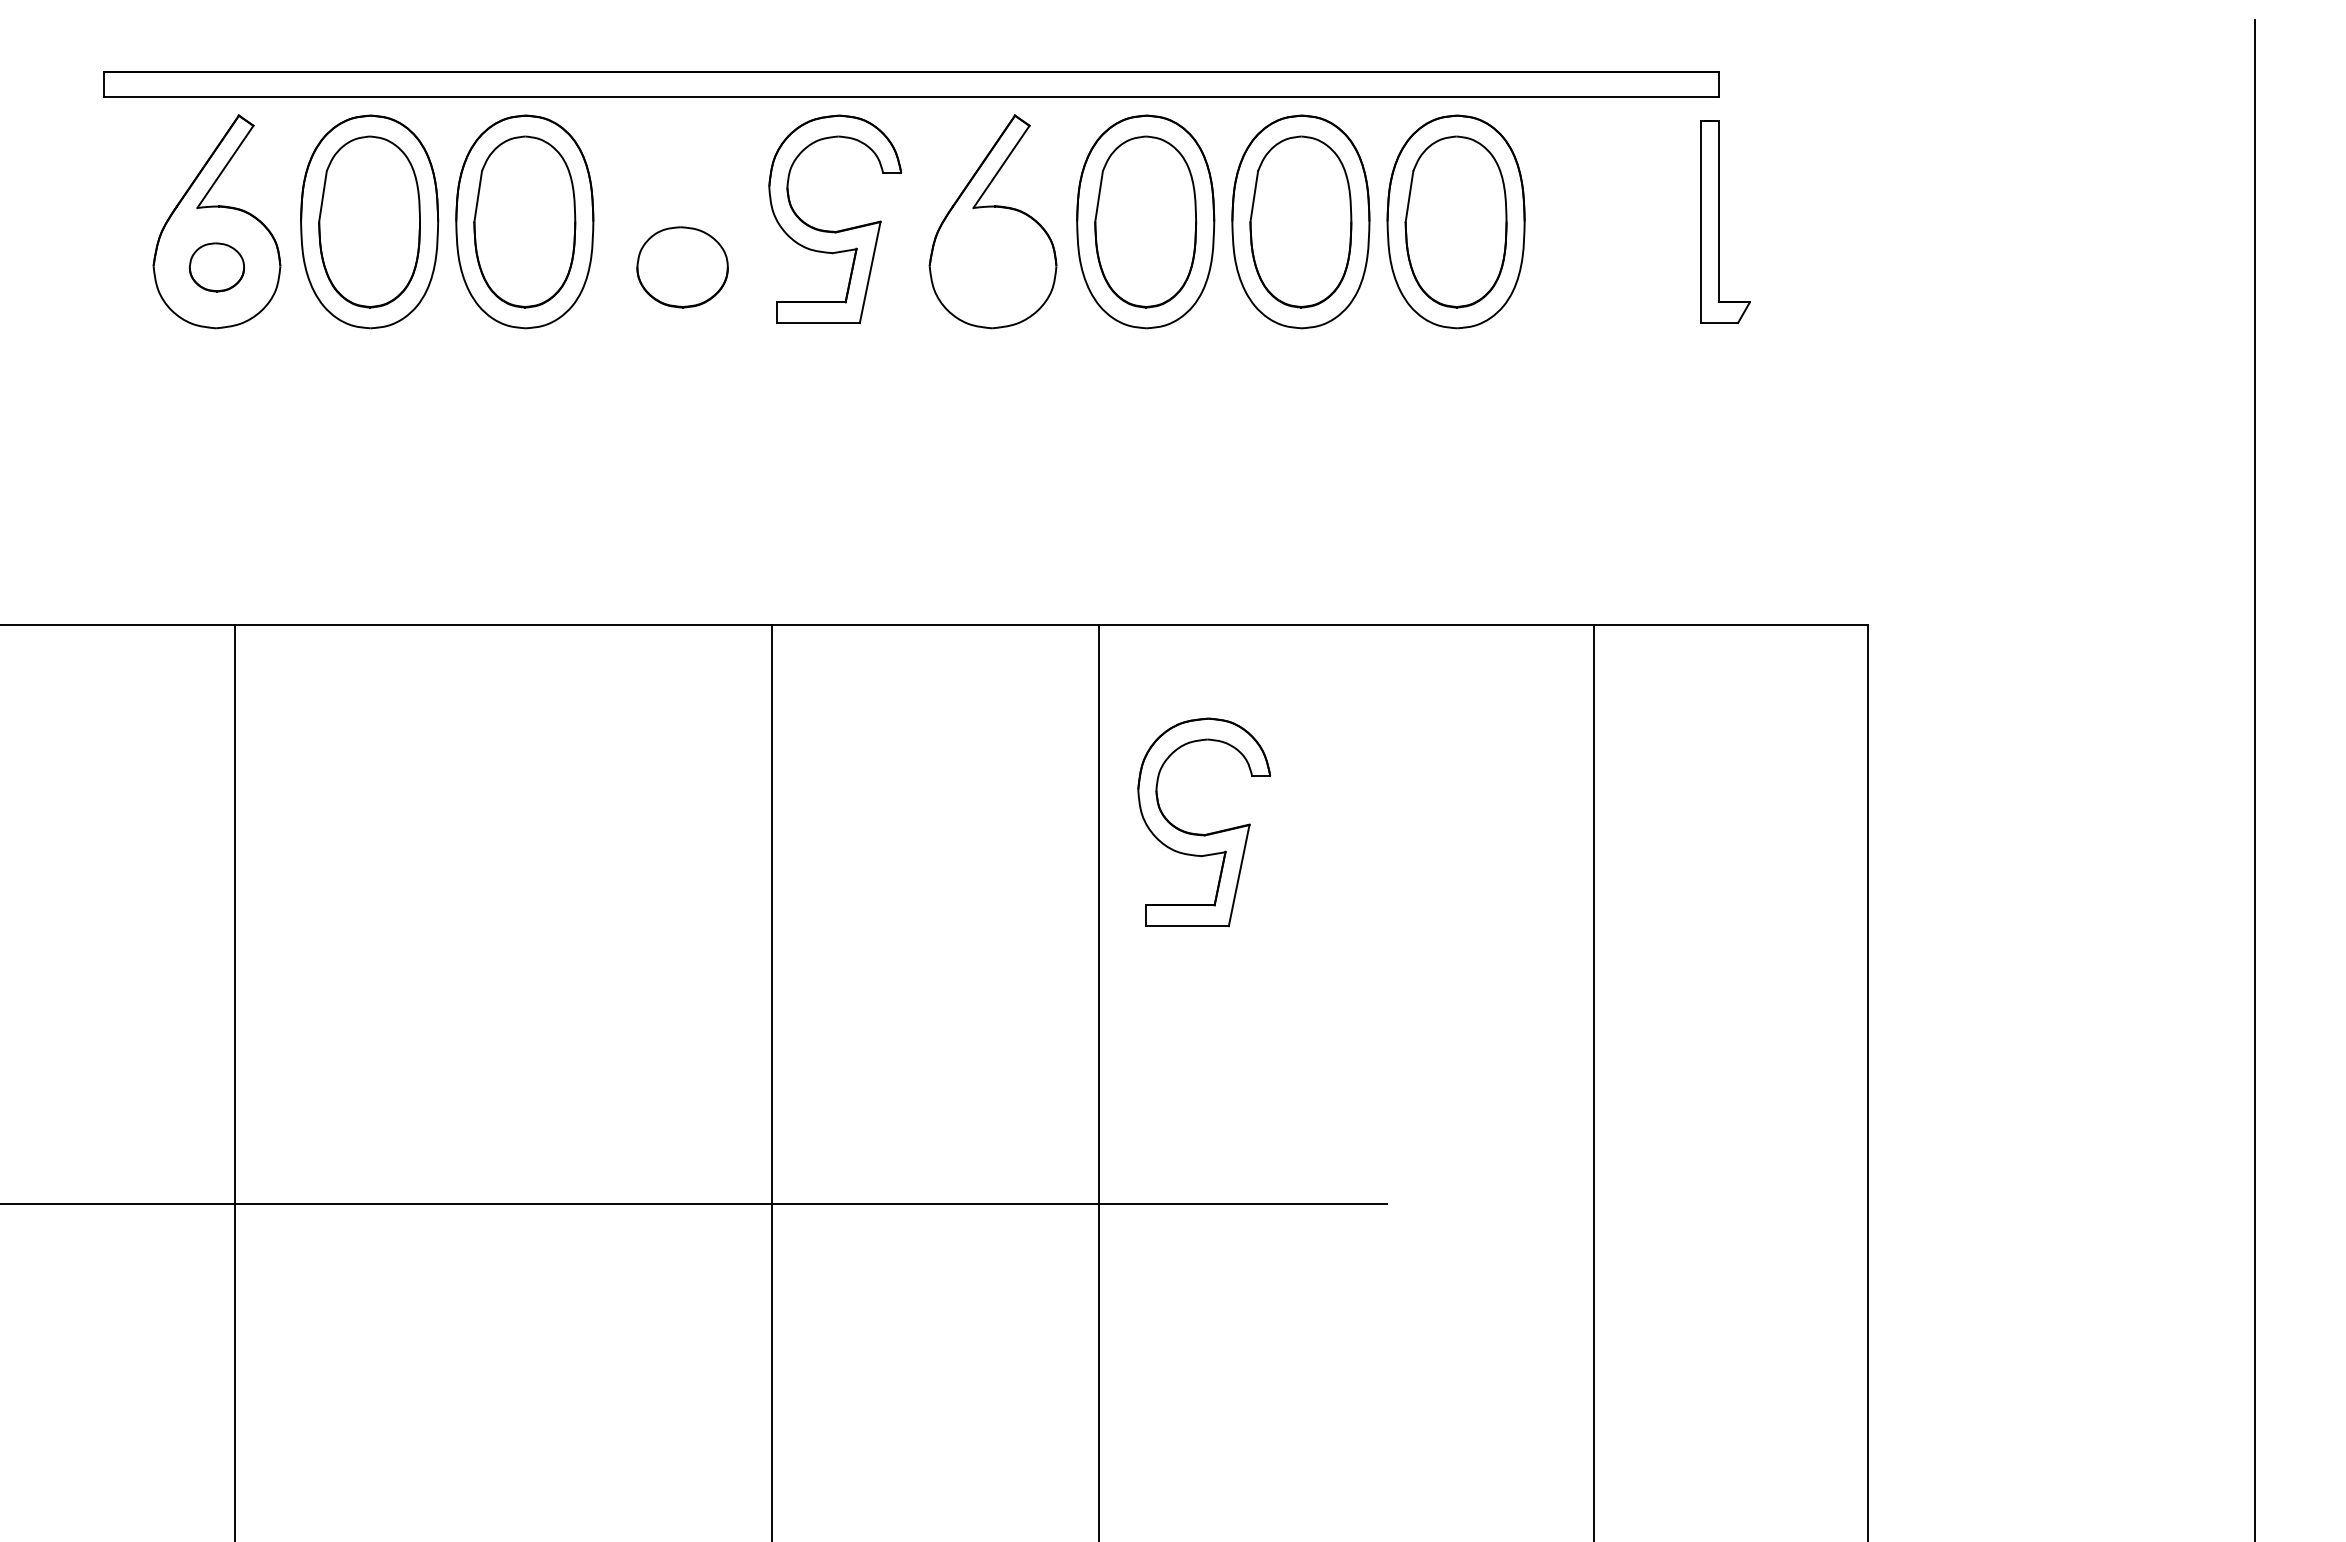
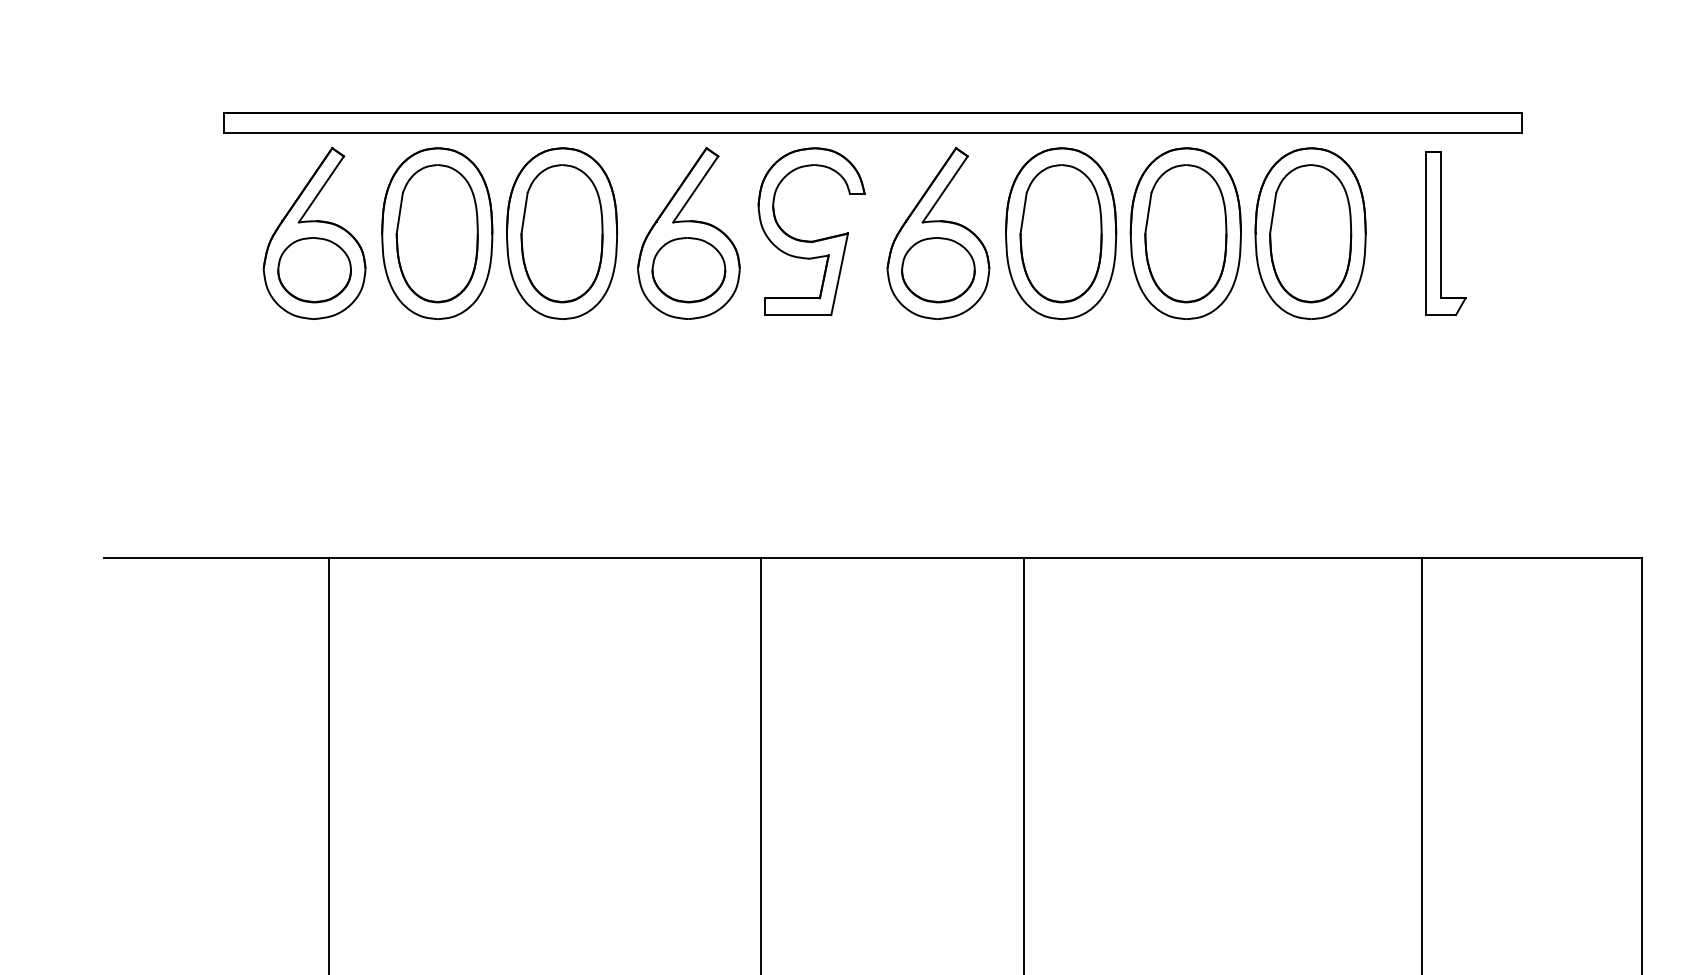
part: (682, 221) -> (688, 233), added
part: (1725, 222) -> (1445, 234), moved
part: (216, 267) -> (314, 270), size x1.67
part: (992, 267) -> (937, 270), added
part: (1202, 833) -> (1106, 725), removed

